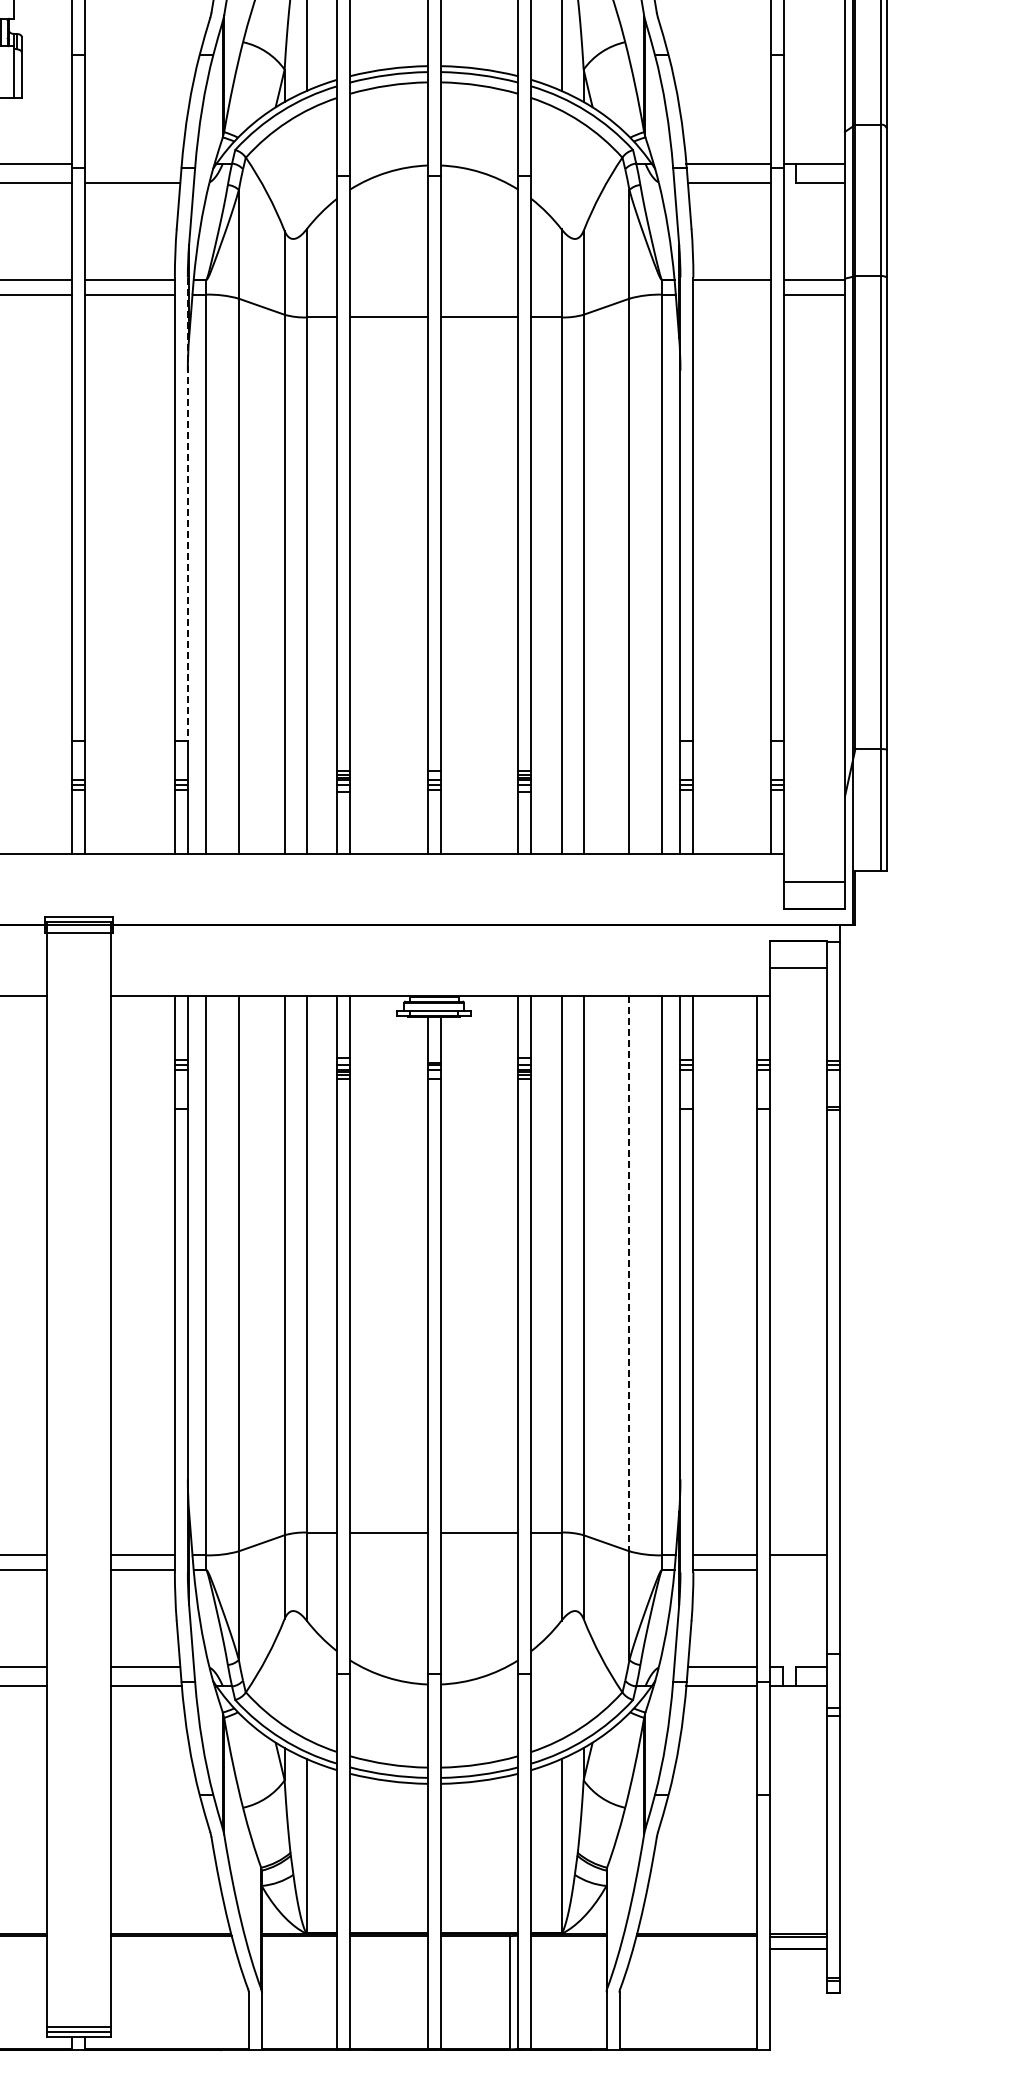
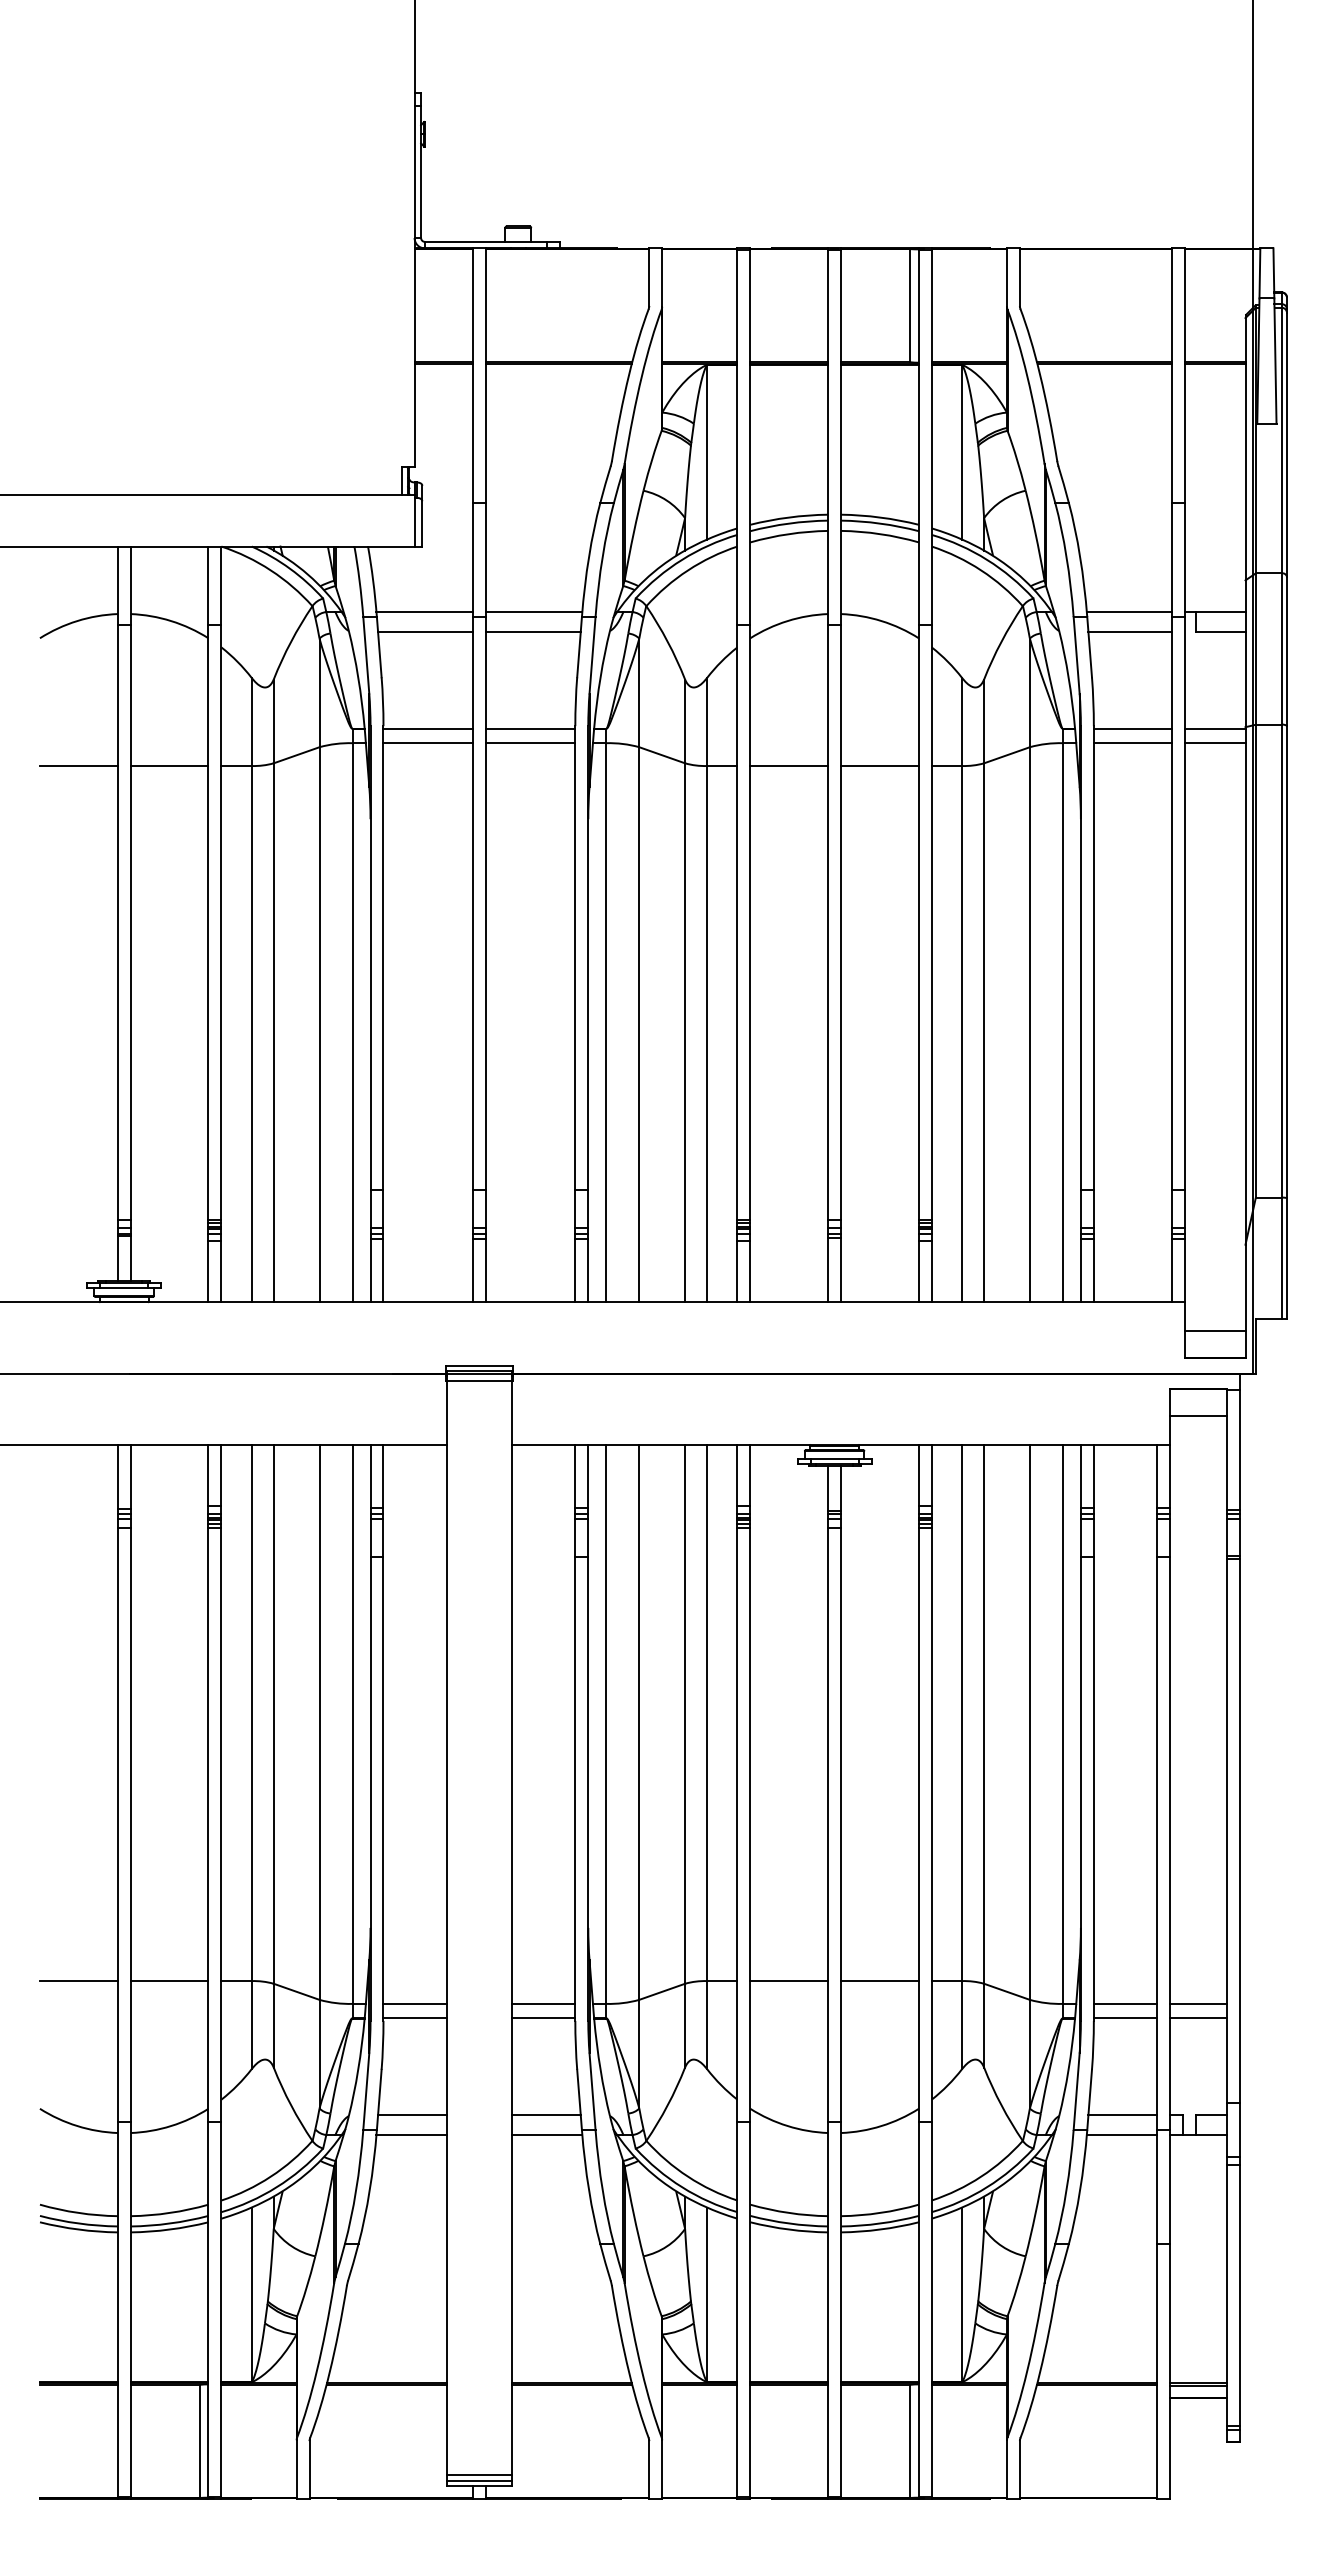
line: (133, 163) -> (533, 612), added
line: (732, 294) -> (1132, 743), added
line: (188, 509) -> (588, 958), dashed -> solid
line: (629, 1273) -> (1029, 1722), dashed -> solid
line: (798, 1569) -> (1198, 2018), added

